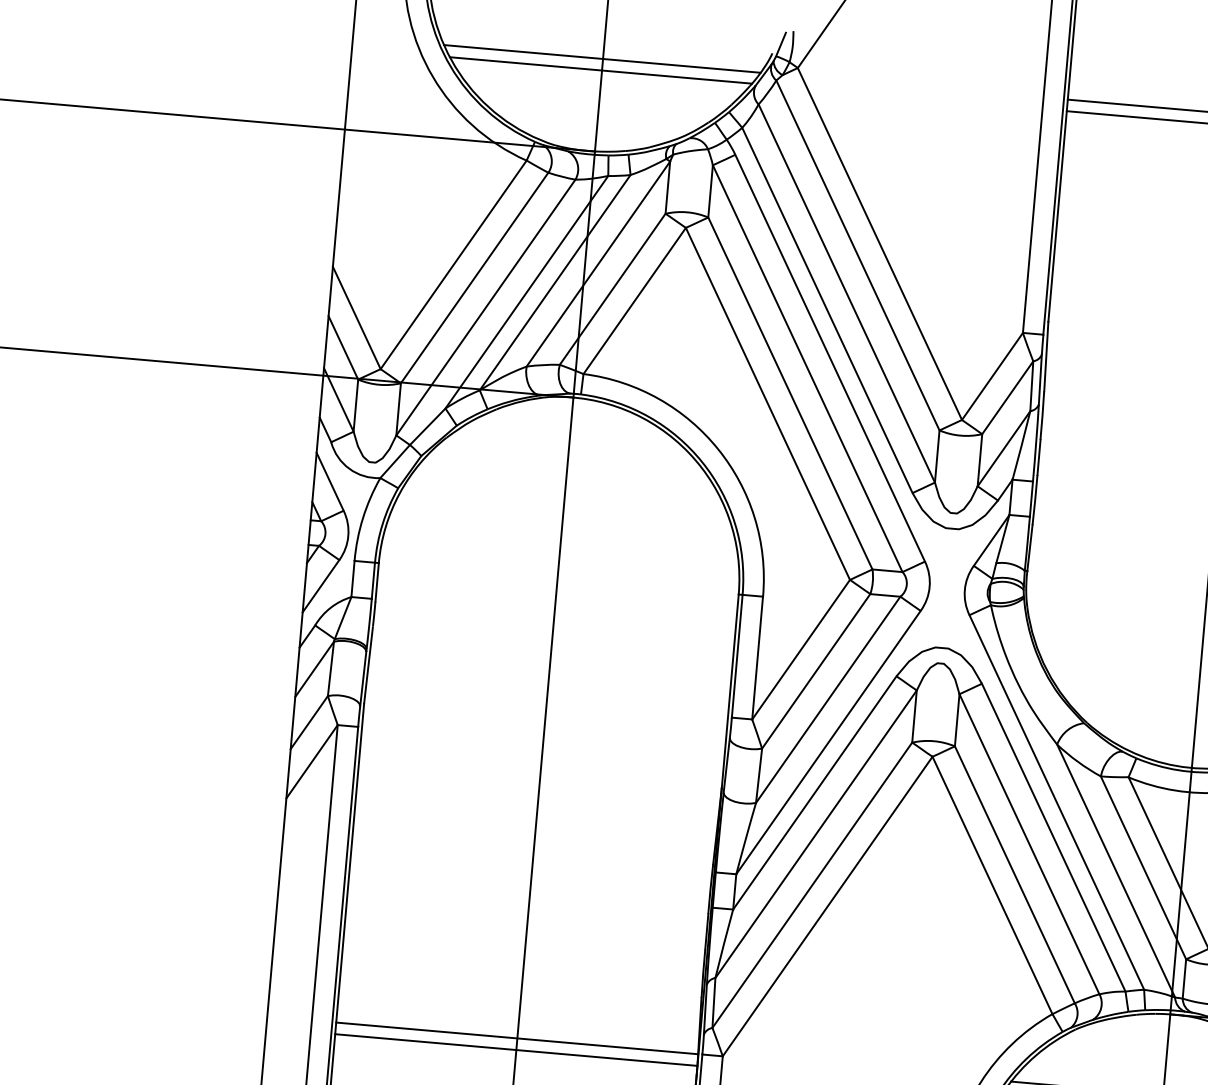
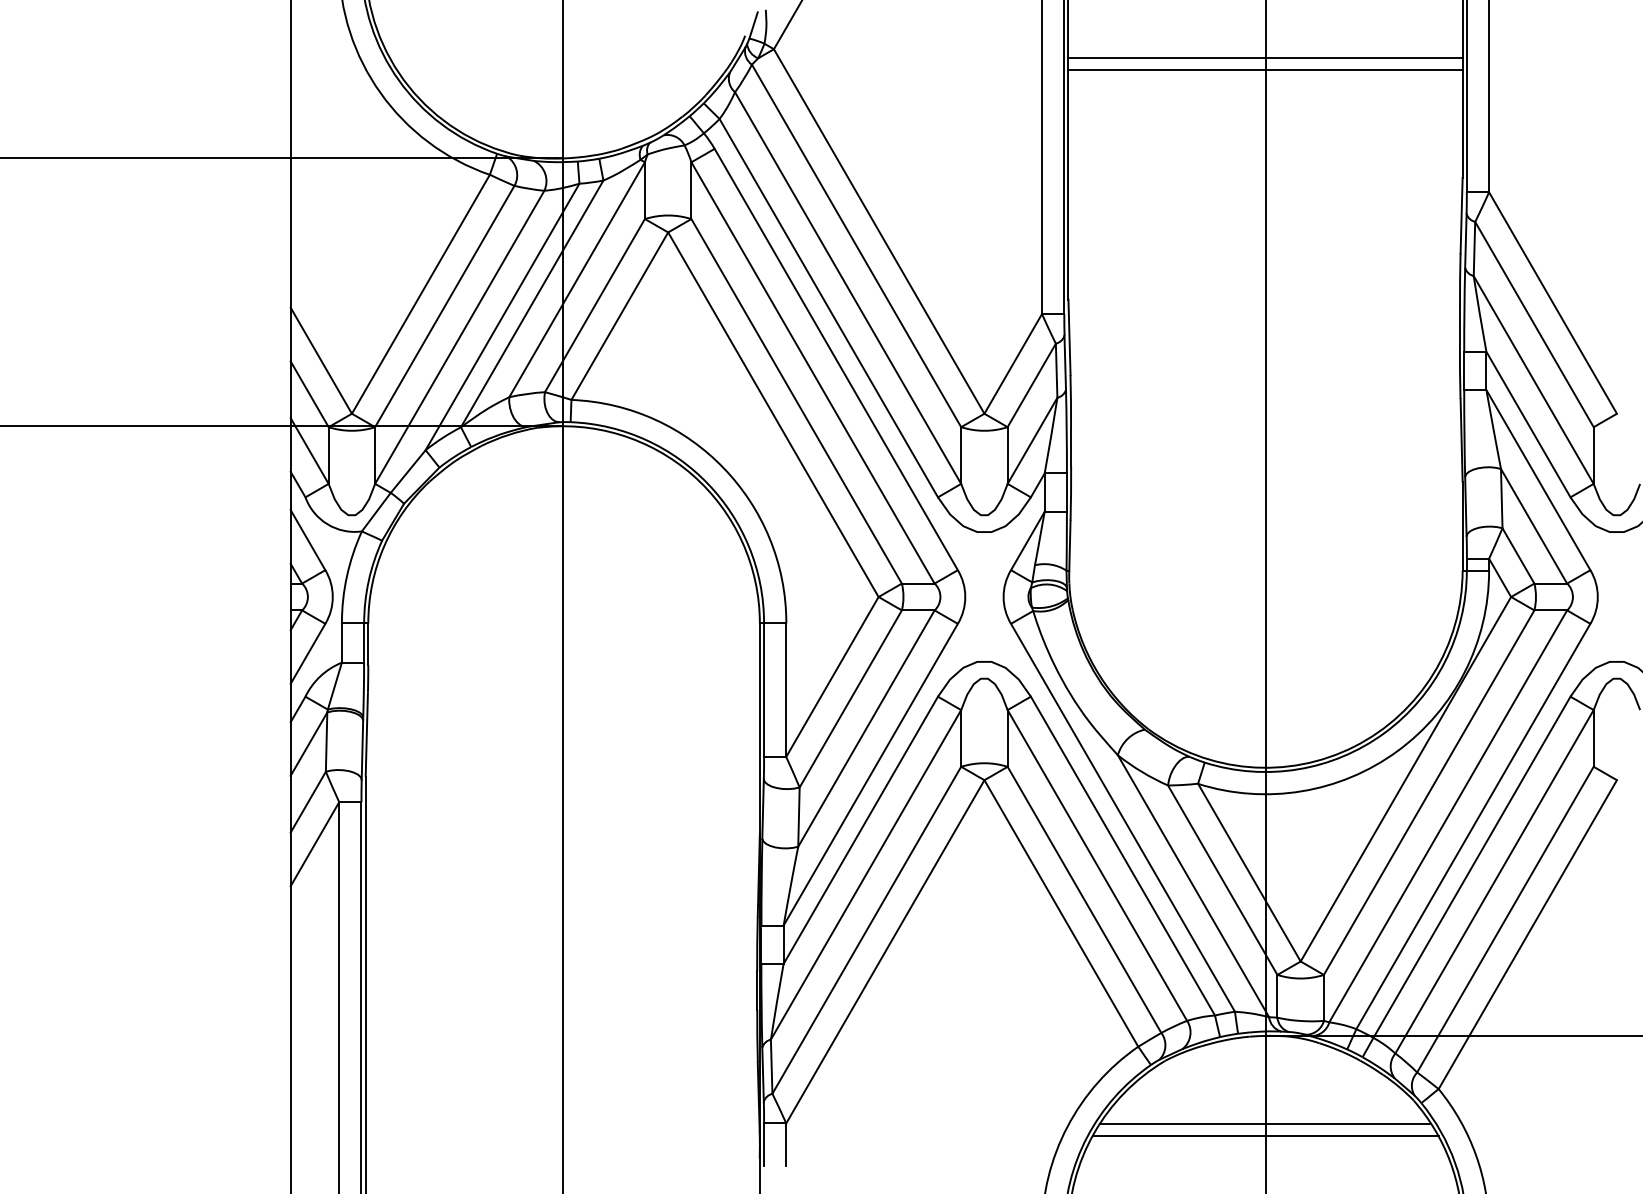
line: (601, 58) -> (561, 57), removed
line: (600, 70) -> (561, 70), removed
line: (517, 1038) -> (562, 1123), removed
line: (516, 1050) -> (562, 1136), removed

